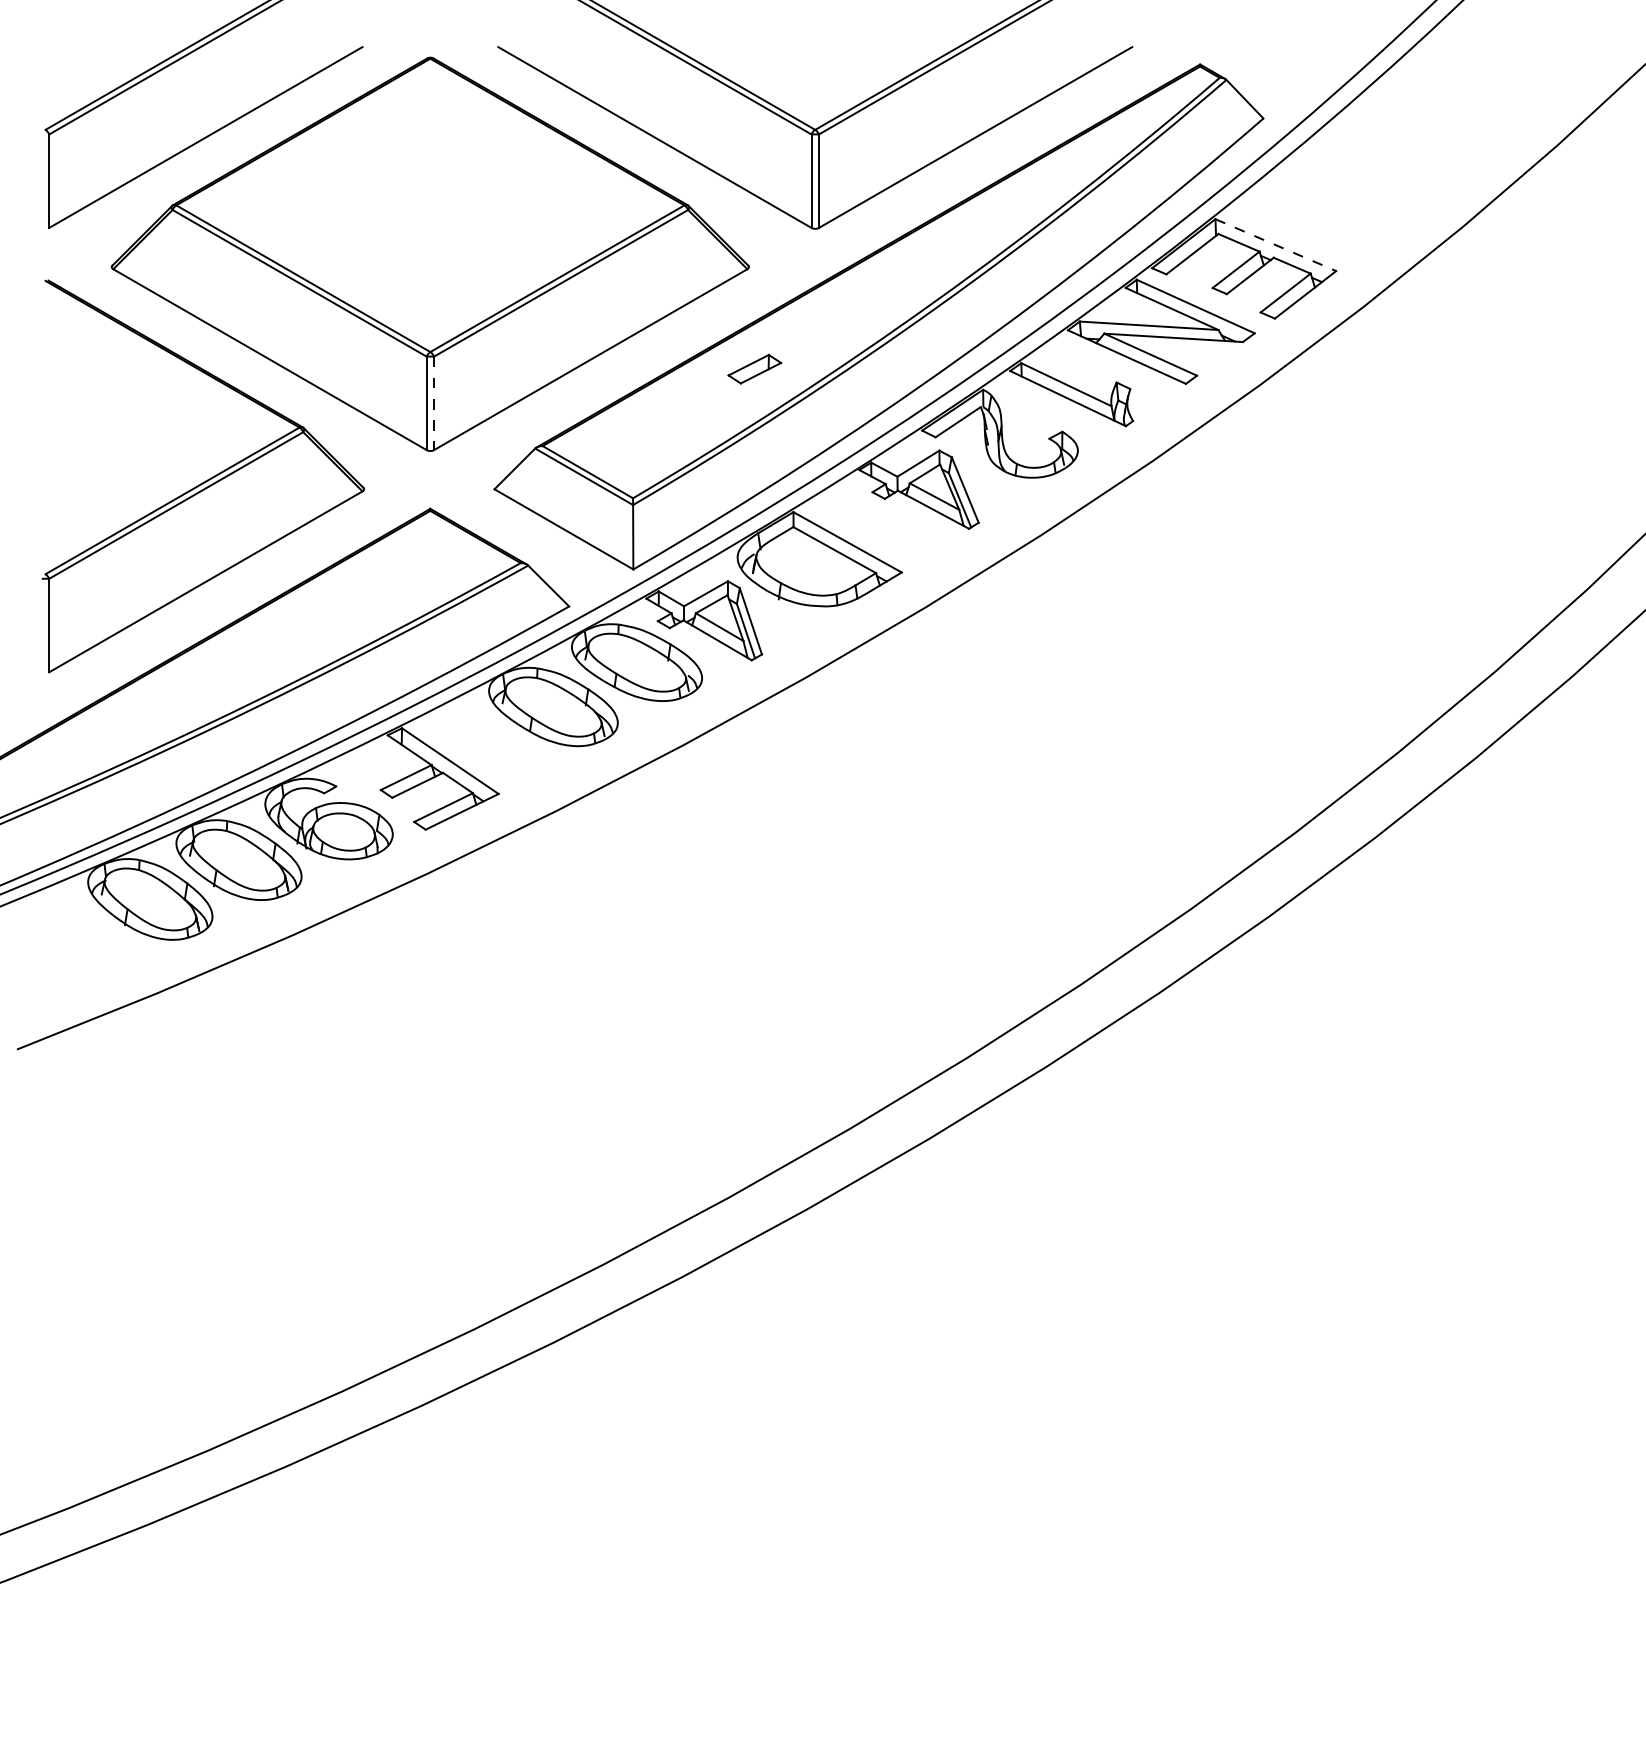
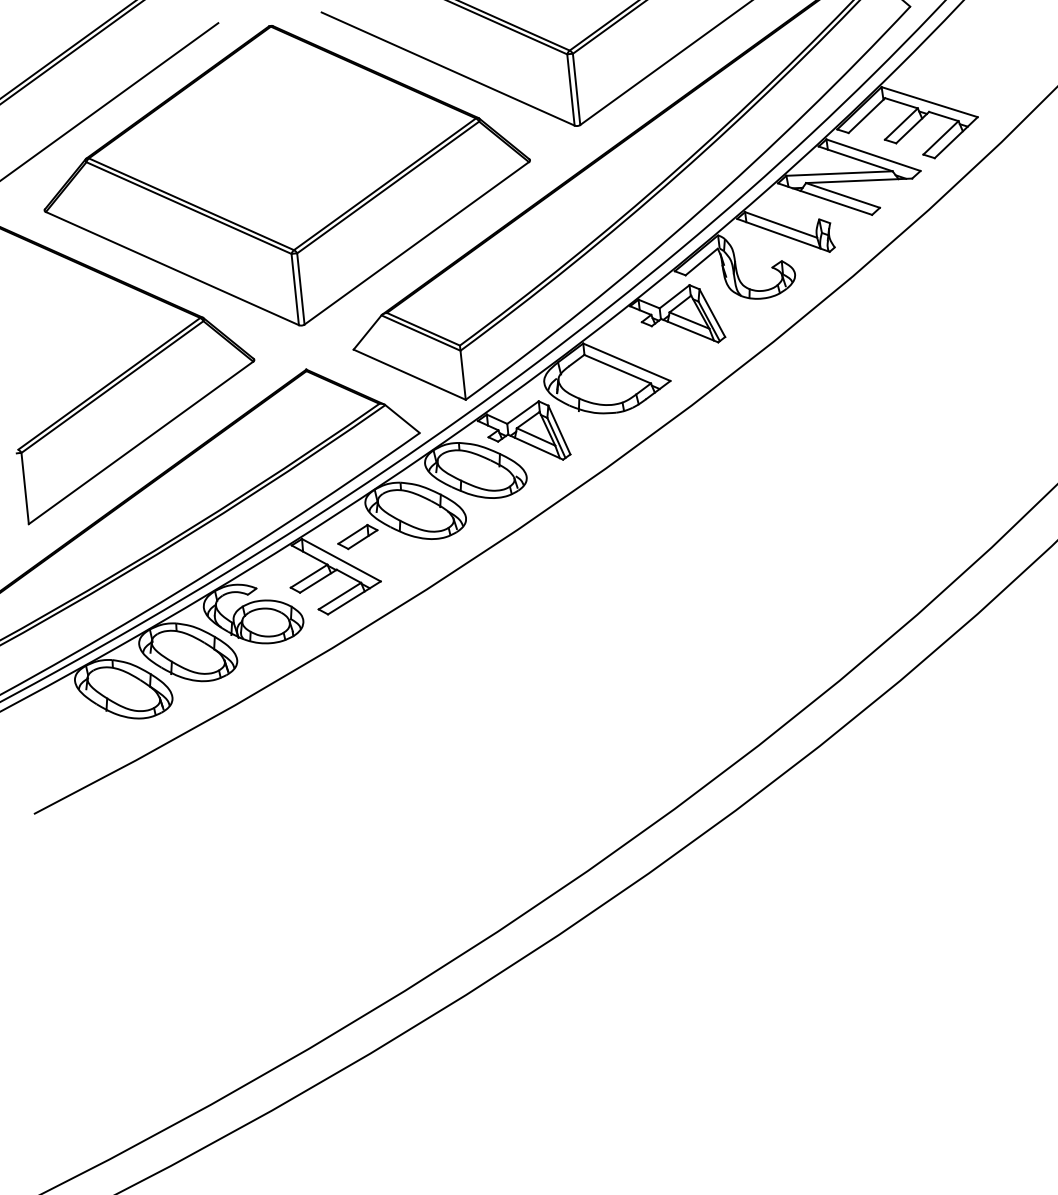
line: (1275, 245) -> (929, 102), dashed -> solid
part: (754, 368) -> (357, 536), moved
line: (434, 403) -> (301, 289), dashed -> solid

